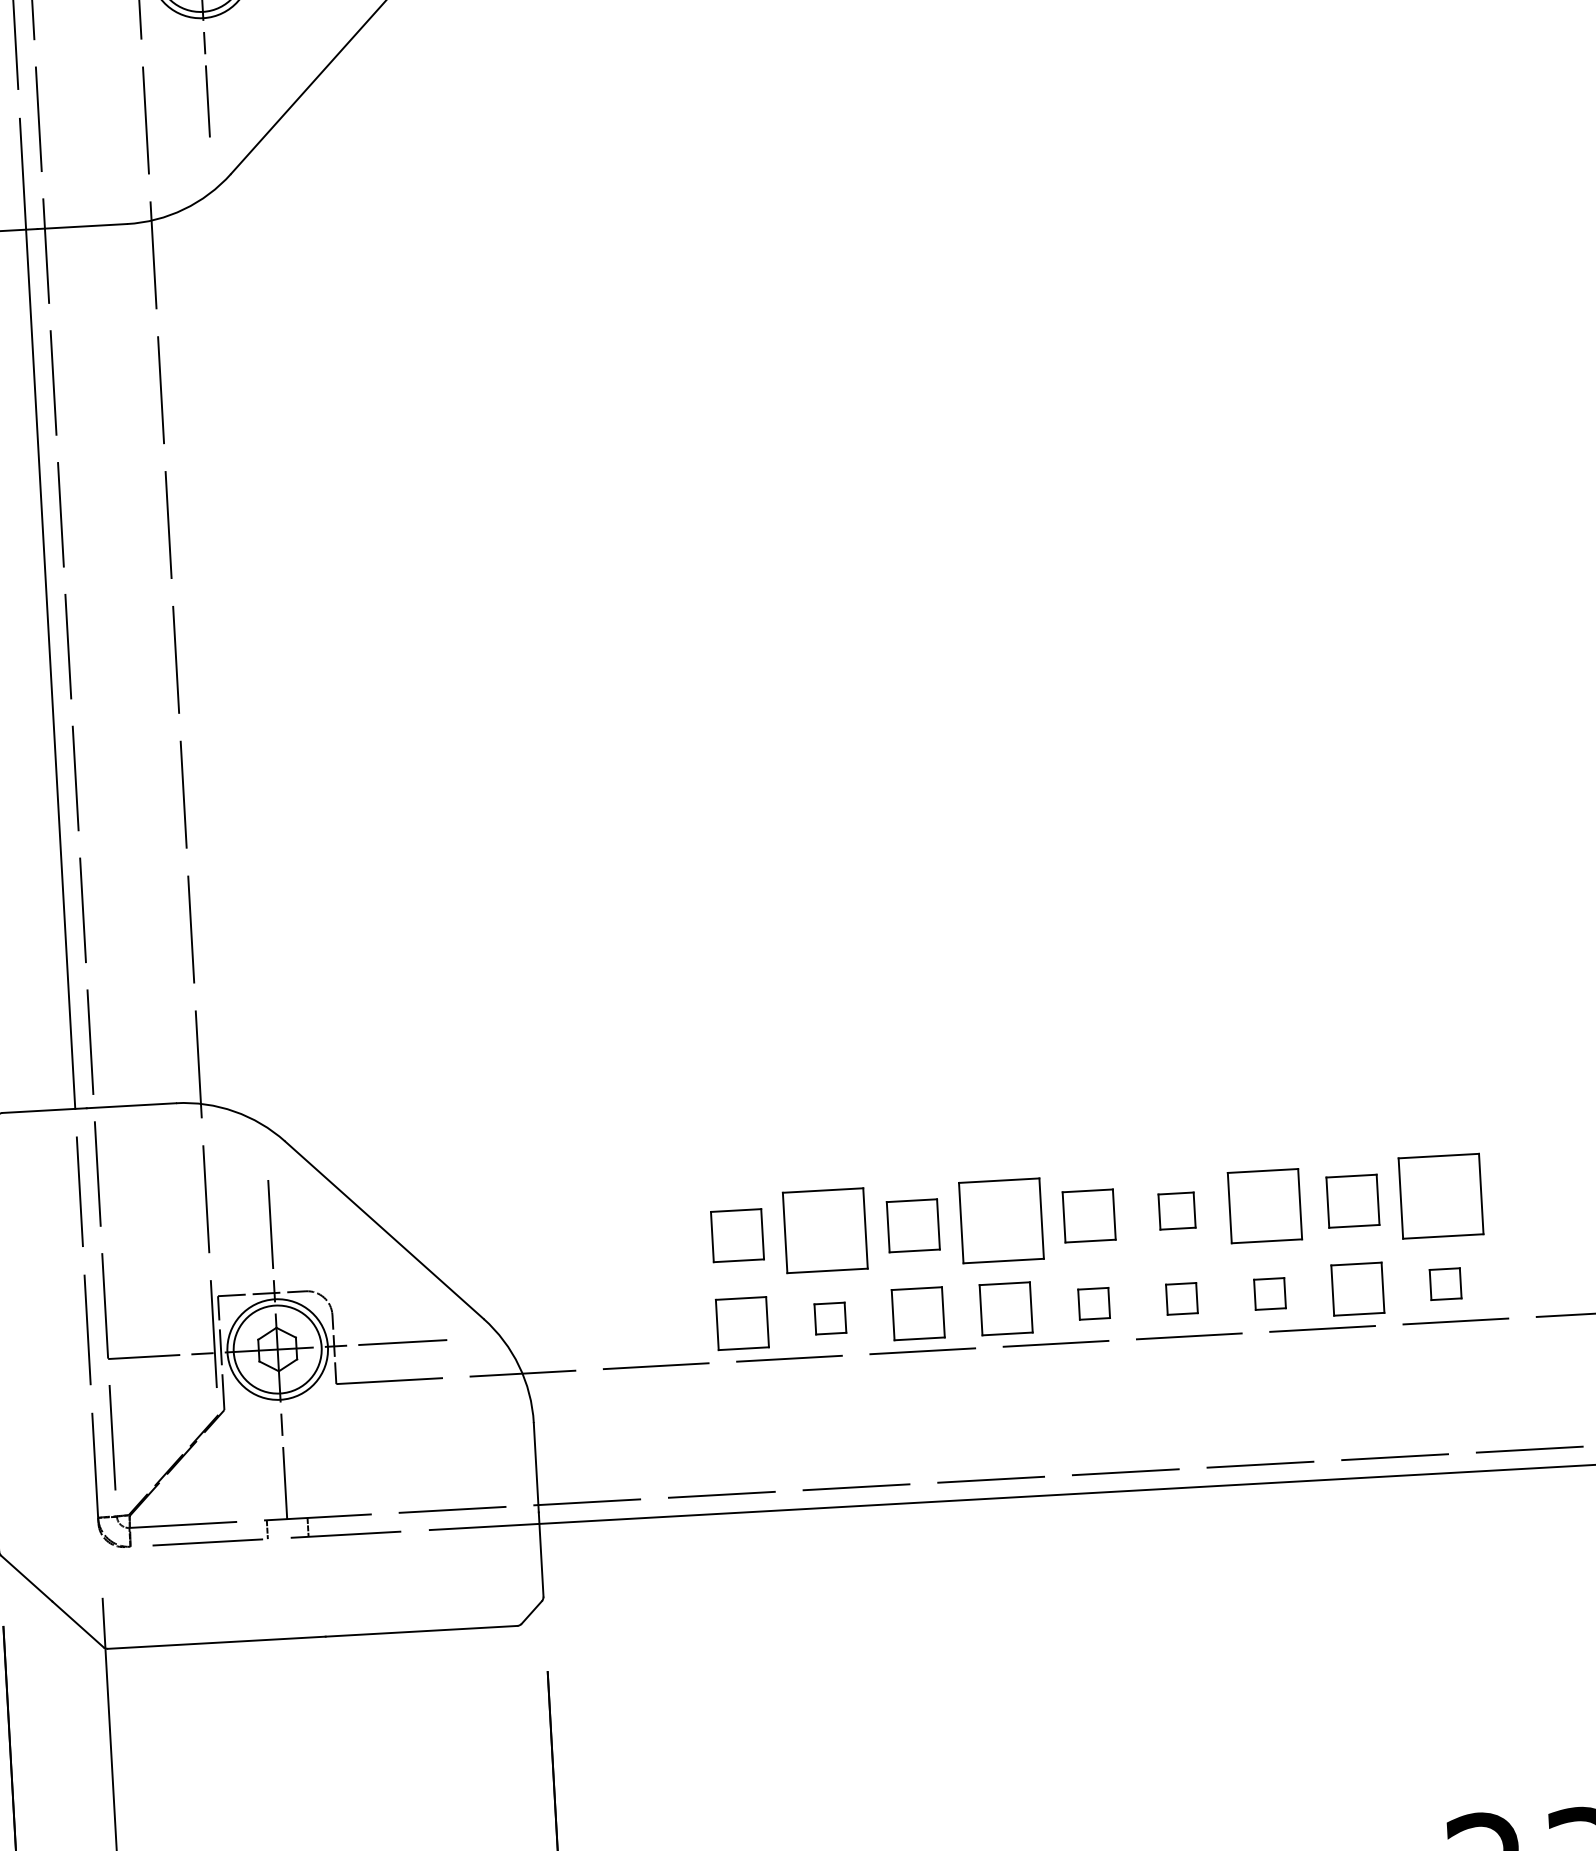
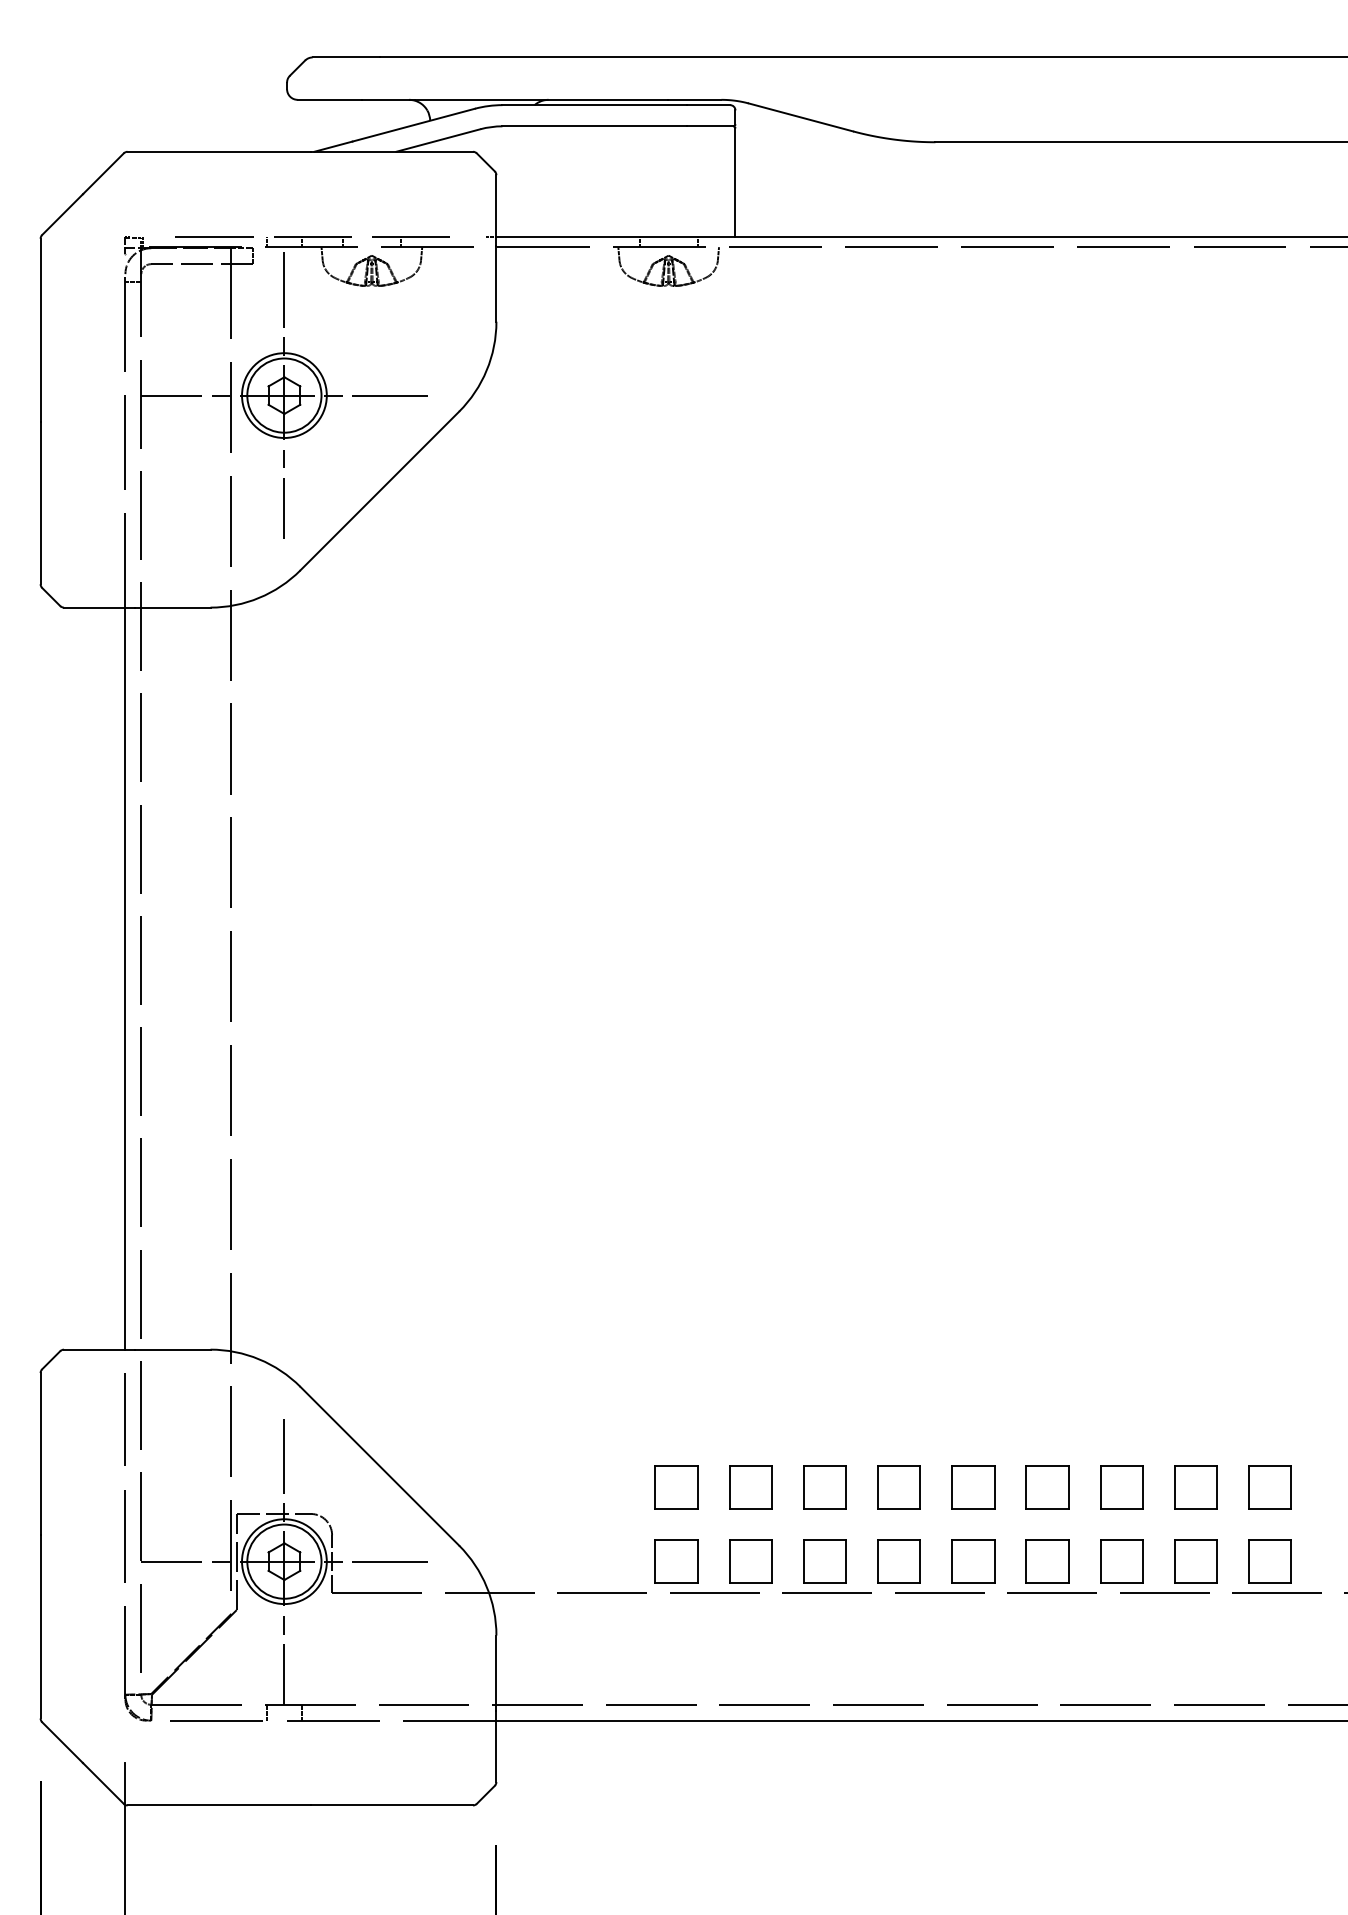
part: (1439, 1196) -> (1269, 1487), size x0.62
part: (1264, 1206) -> (1121, 1487), size x0.71
part: (1176, 1211) -> (1047, 1487), size x1.43
part: (1000, 1221) -> (898, 1487), size x0.62
part: (825, 1230) -> (750, 1487), size x0.62
part: (1444, 1284) -> (1269, 1561), size x1.67
part: (1269, 1293) -> (1121, 1561), size x1.67
part: (1181, 1298) -> (1047, 1561), size x1.67
part: (1094, 1303) -> (973, 1561), size x1.67
part: (829, 1318) -> (750, 1561), size x1.67

